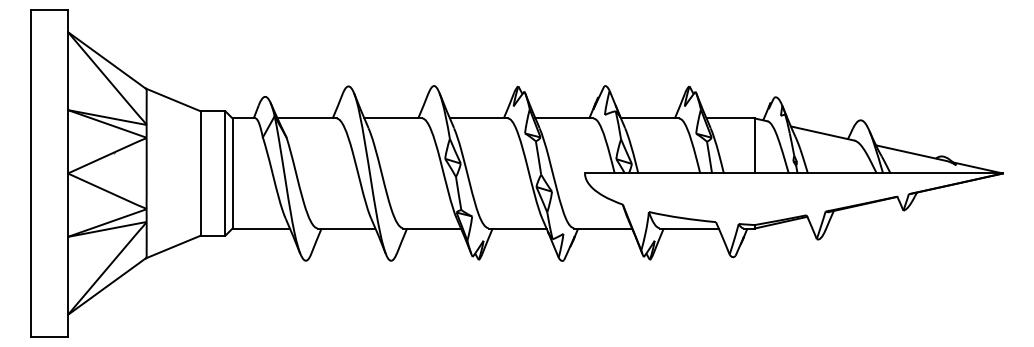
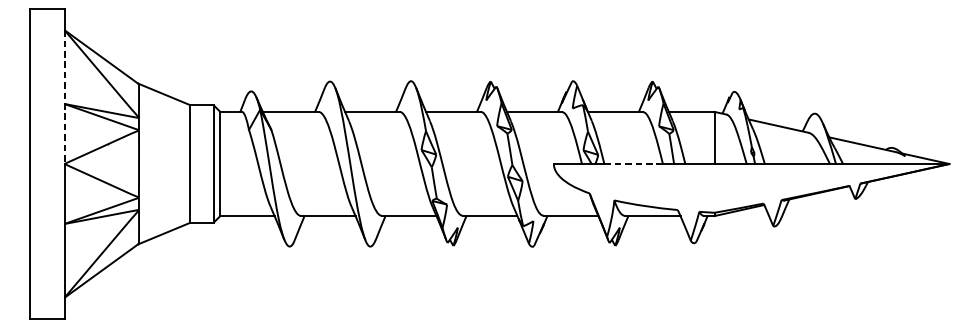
line: (67, 102) -> (64, 96), solid -> dashed
line: (669, 173) -> (633, 164), solid -> dashed

